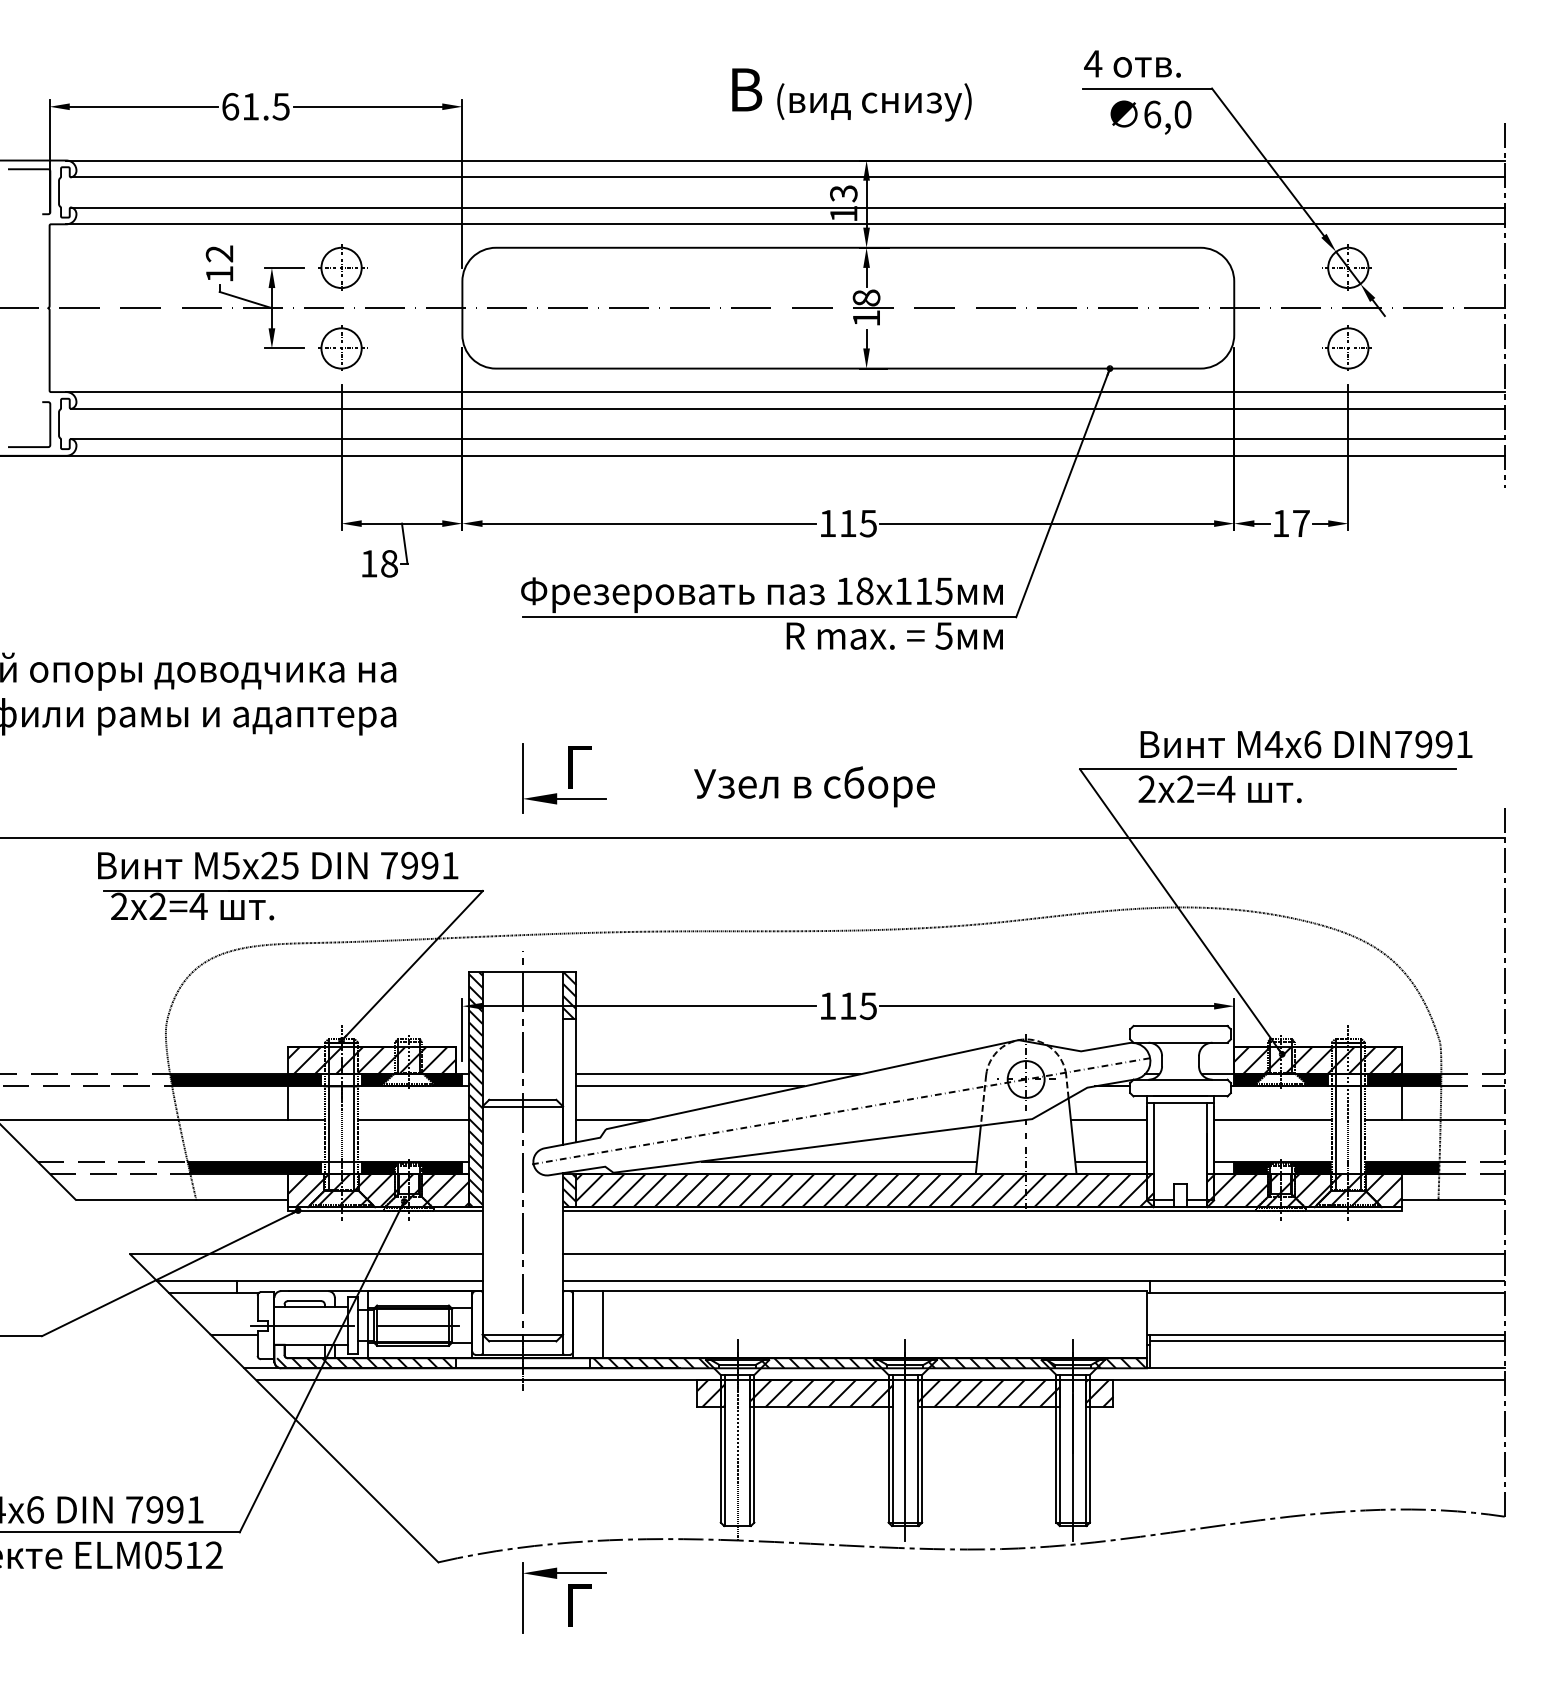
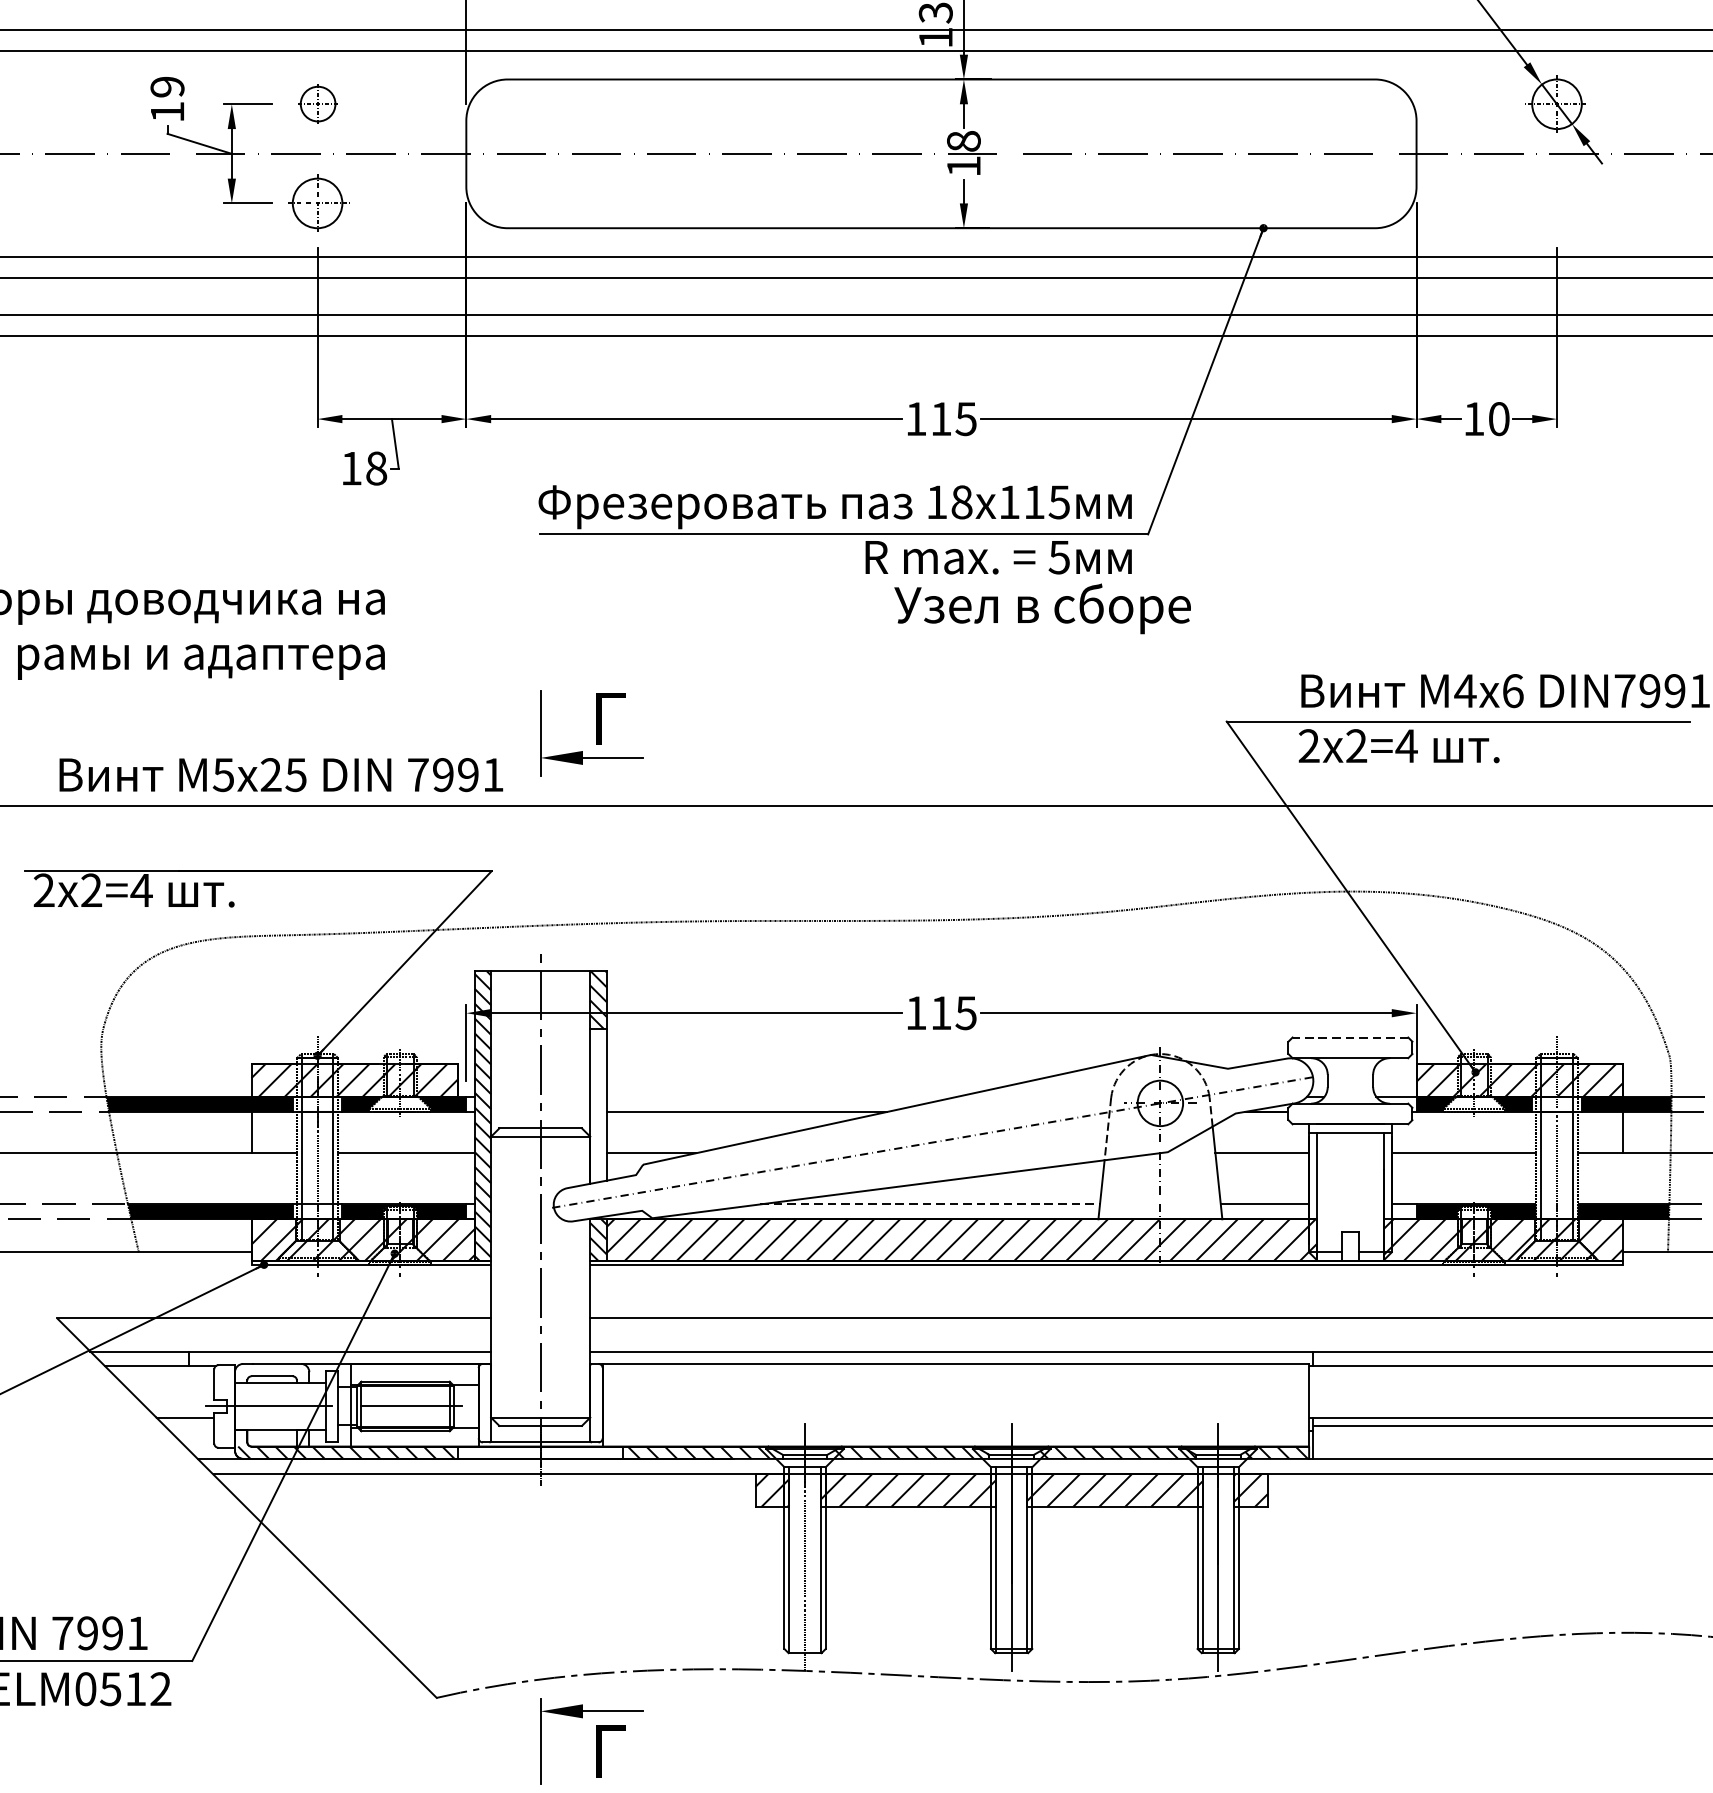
text: (219, 253) -> (167, 86), 12 -> 19
part: (342, 267) -> (318, 103), size x0.7
part: (1346, 347) -> (1554, 202), removed
text: (1301, 523) -> (1499, 418), 17 -> 10
text: (814, 786) -> (1042, 608), moved
text: (278, 865) -> (281, 774), moved
line: (1180, 1025) -> (1350, 1036), solid -> dashed
line: (718, 1074) -> (781, 1097), removed
line: (839, 1161) -> (930, 1204), solid -> dashed
line: (603, 1324) -> (640, 1405), removed

